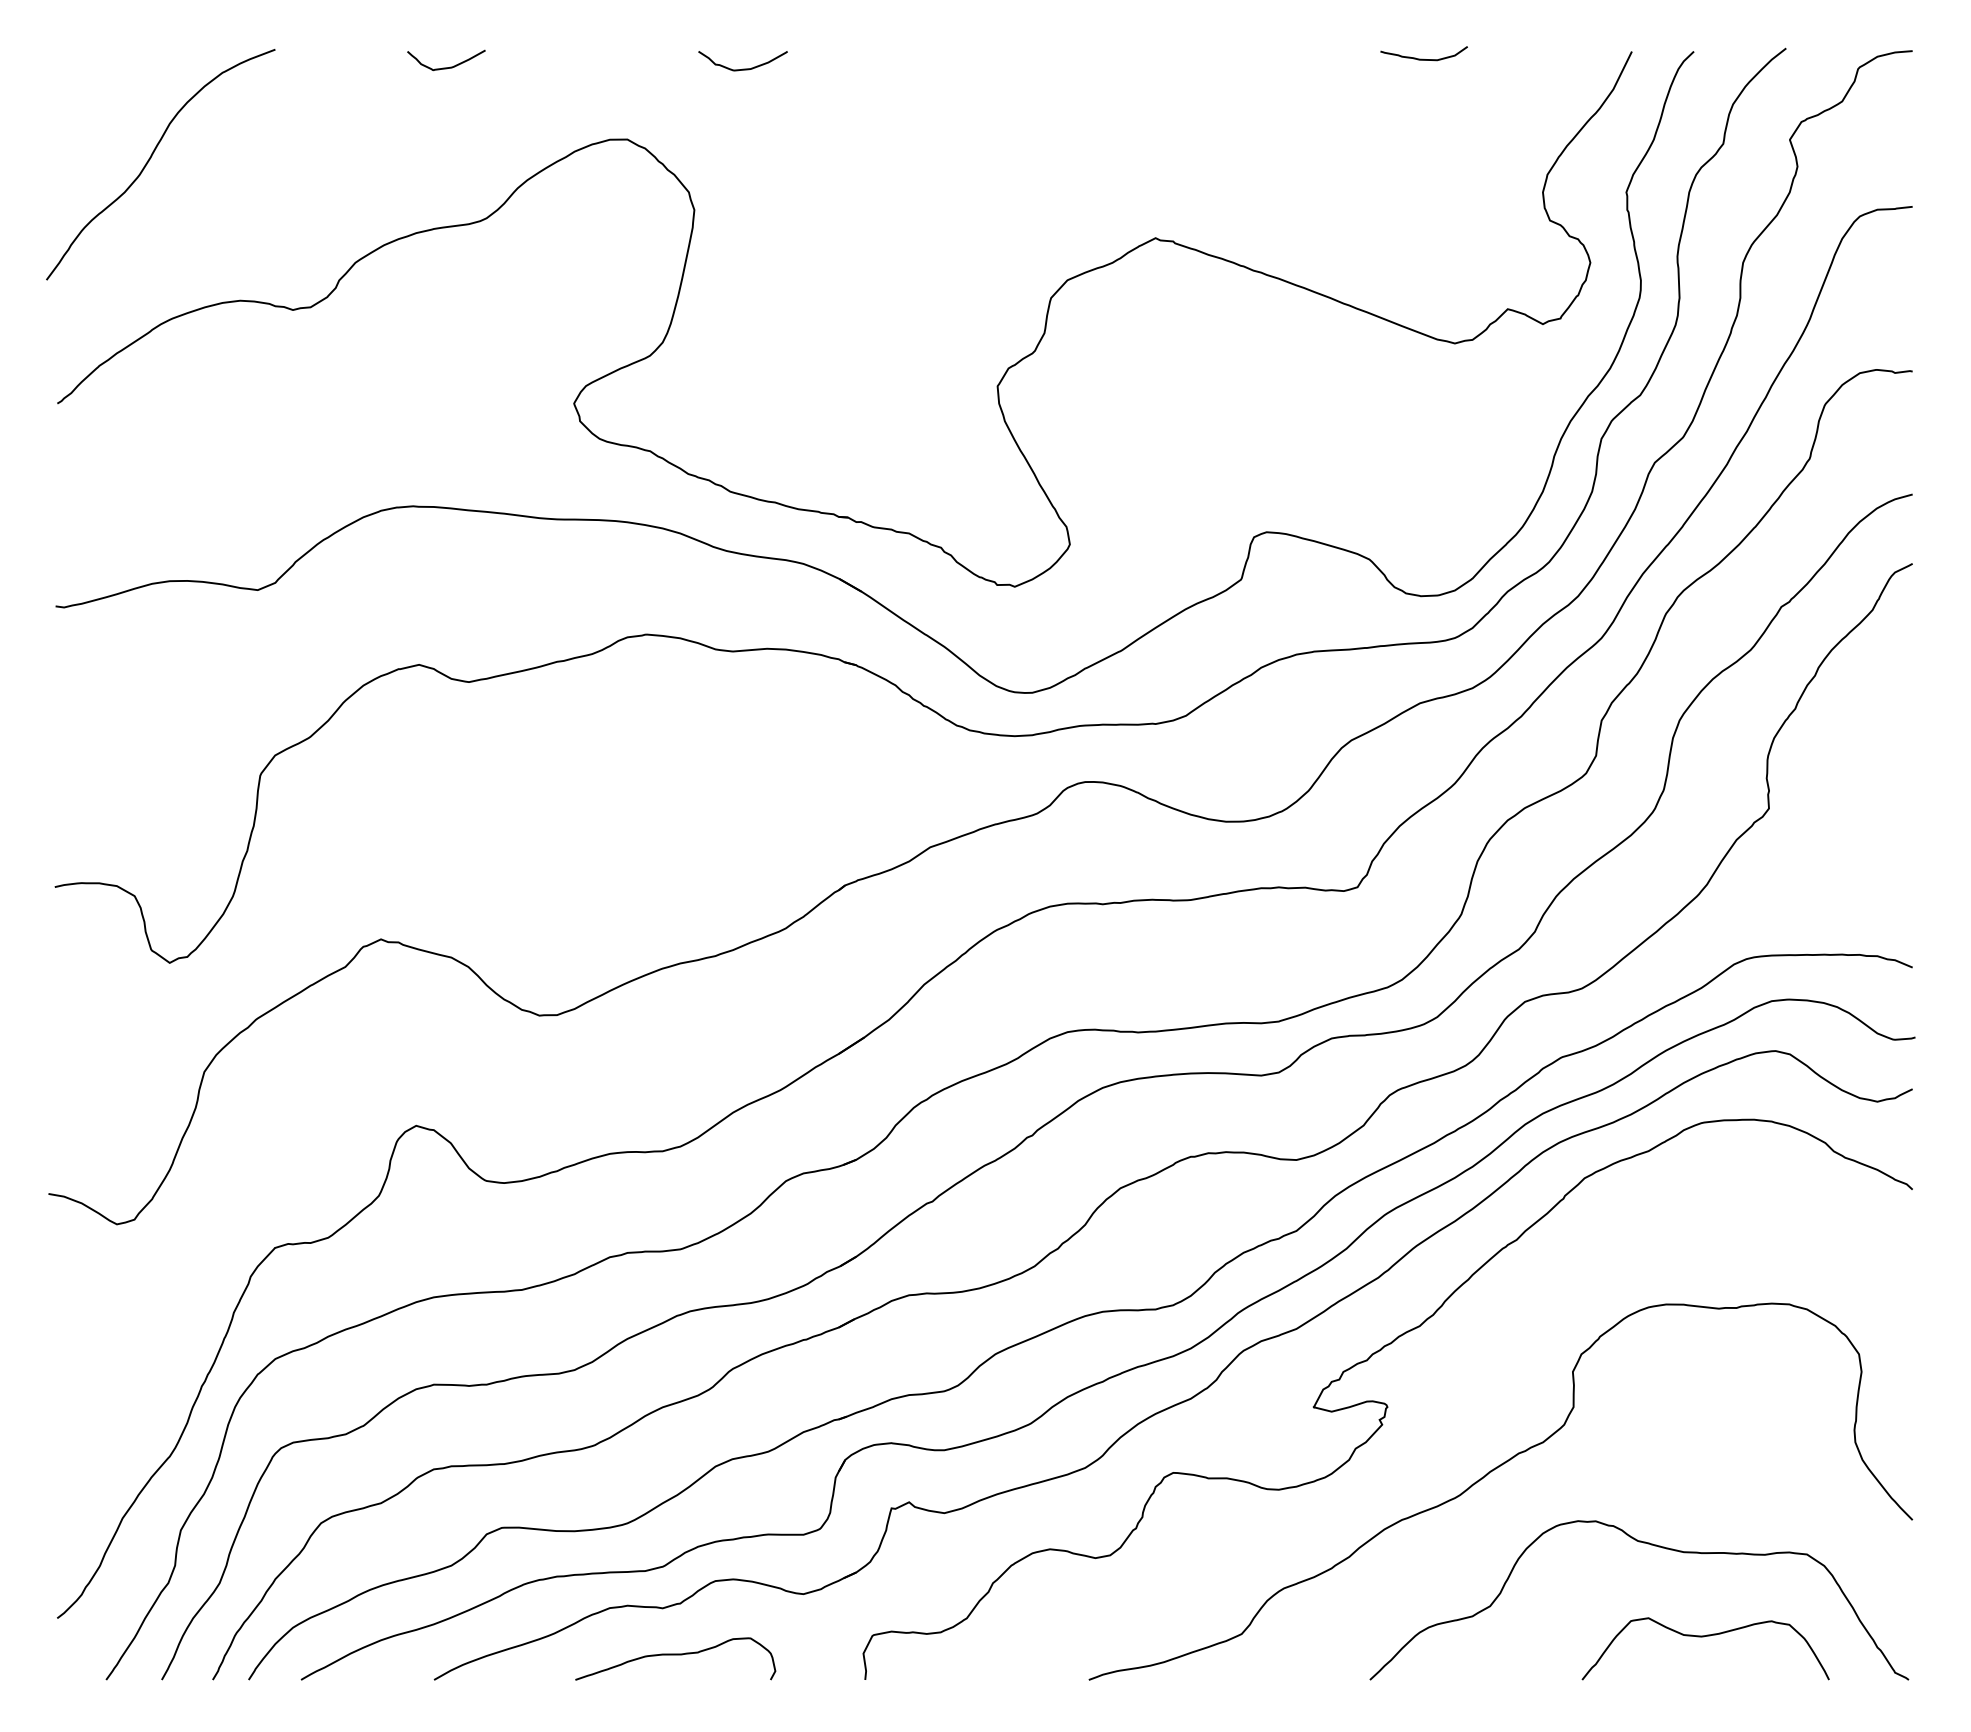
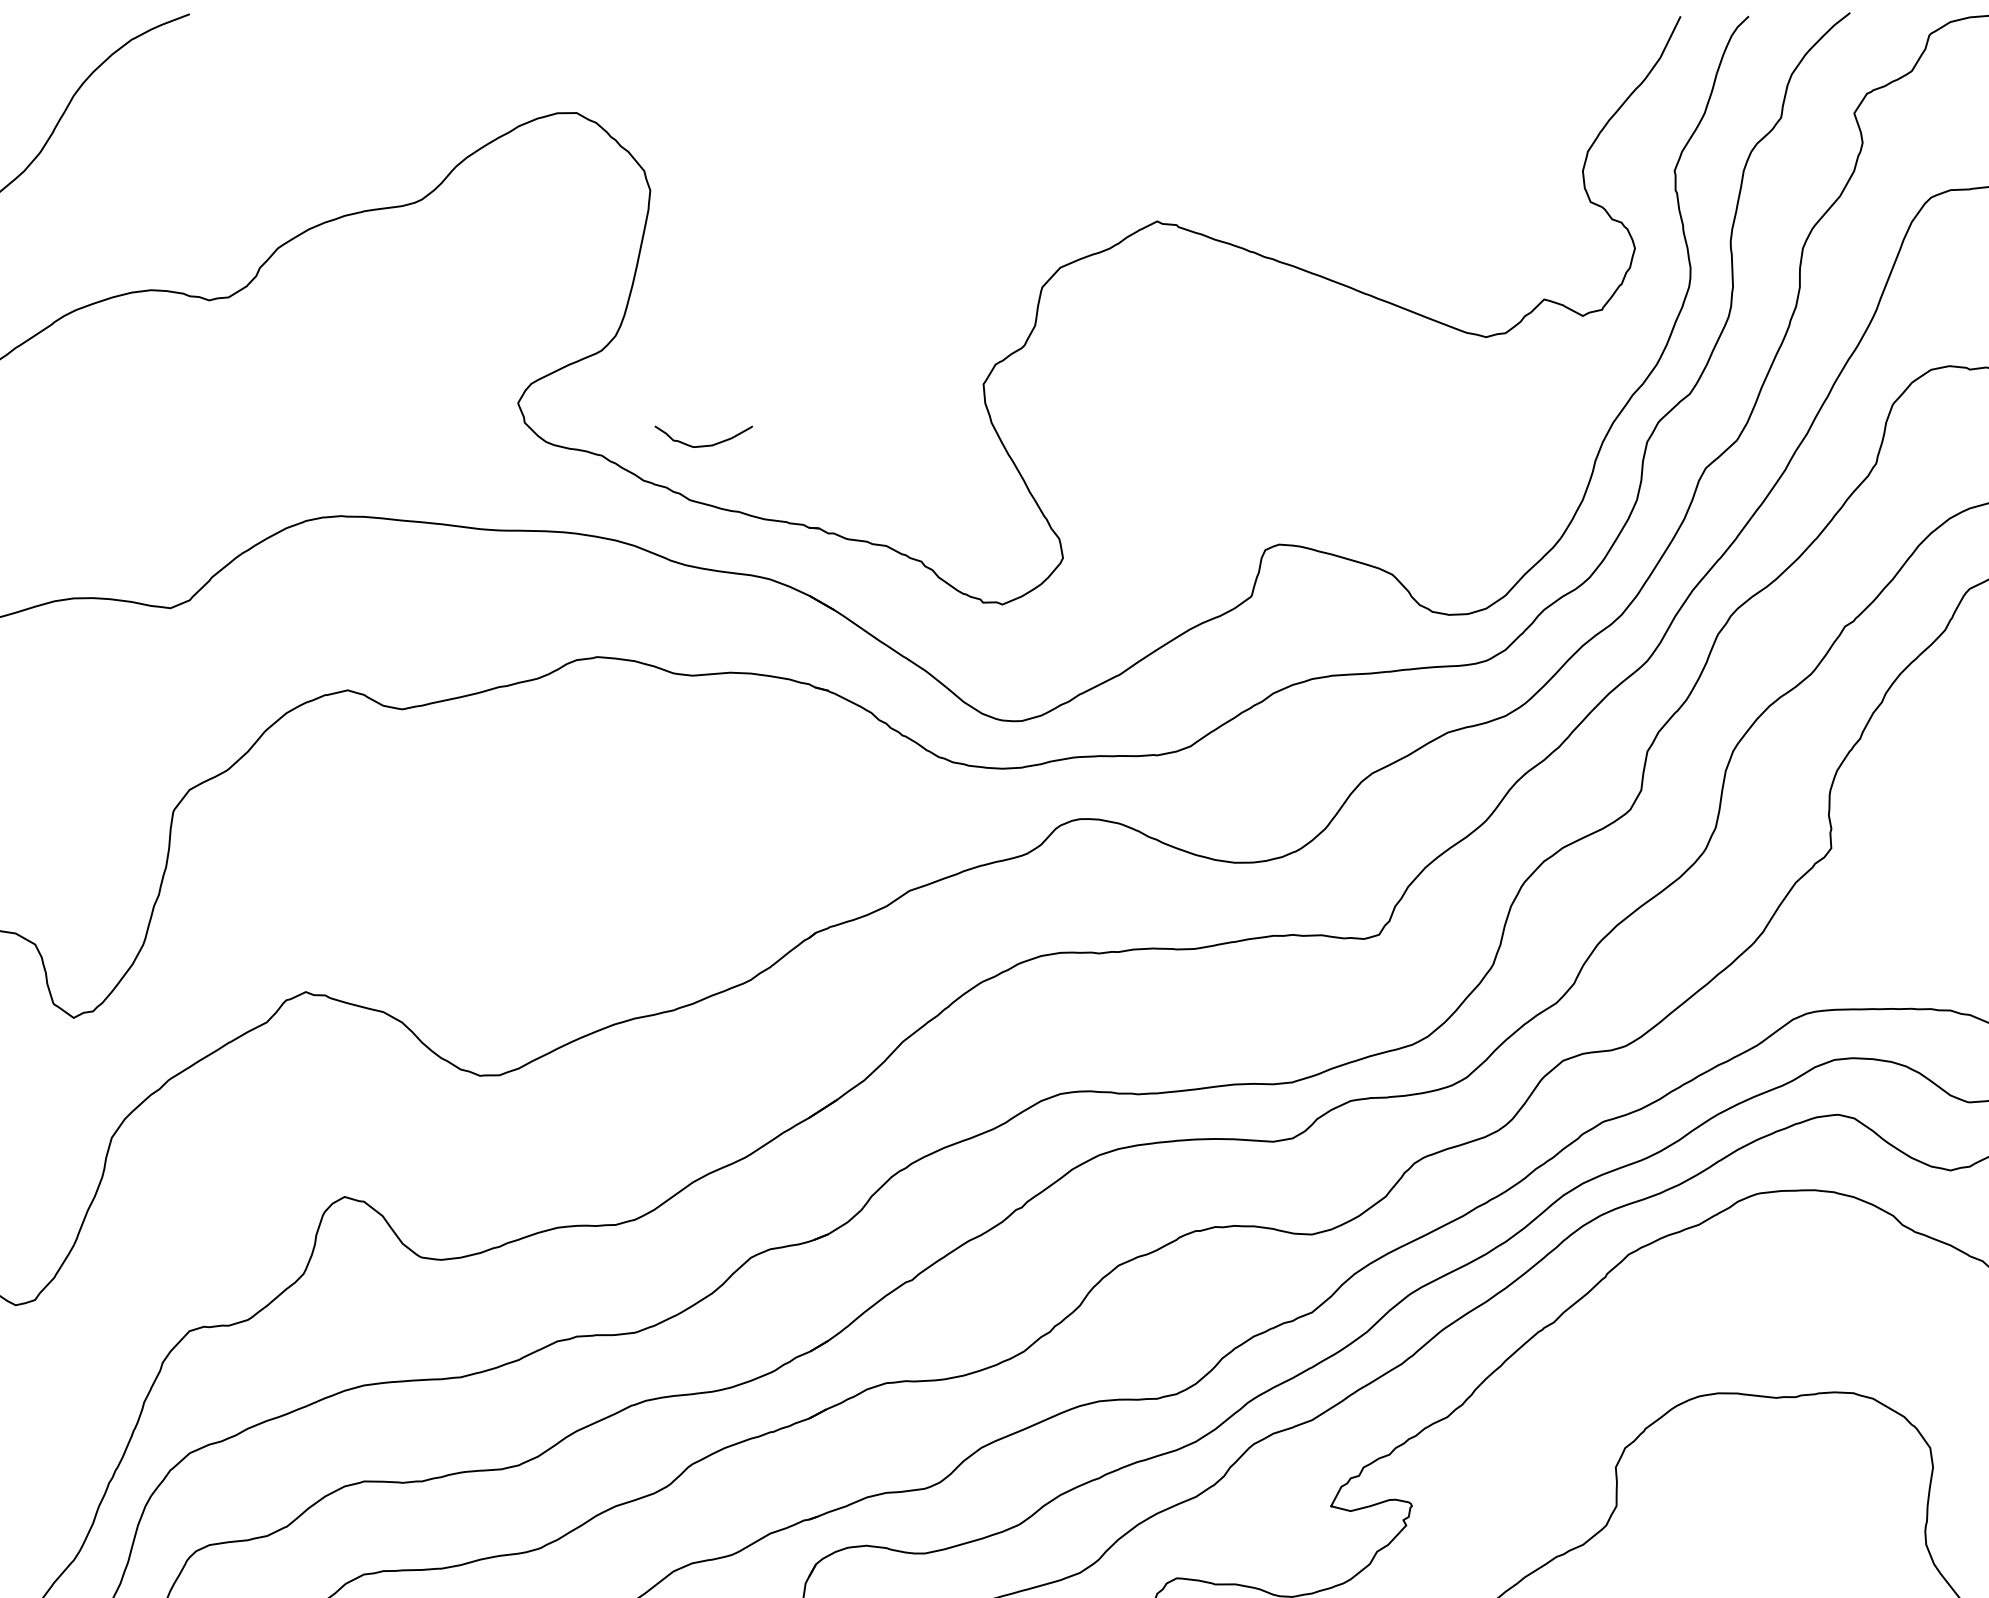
curve: (1423, 58) -> (1451, 23), removed
curve: (446, 67) -> (377, 33), removed
curve: (742, 68) -> (703, 444), moved

